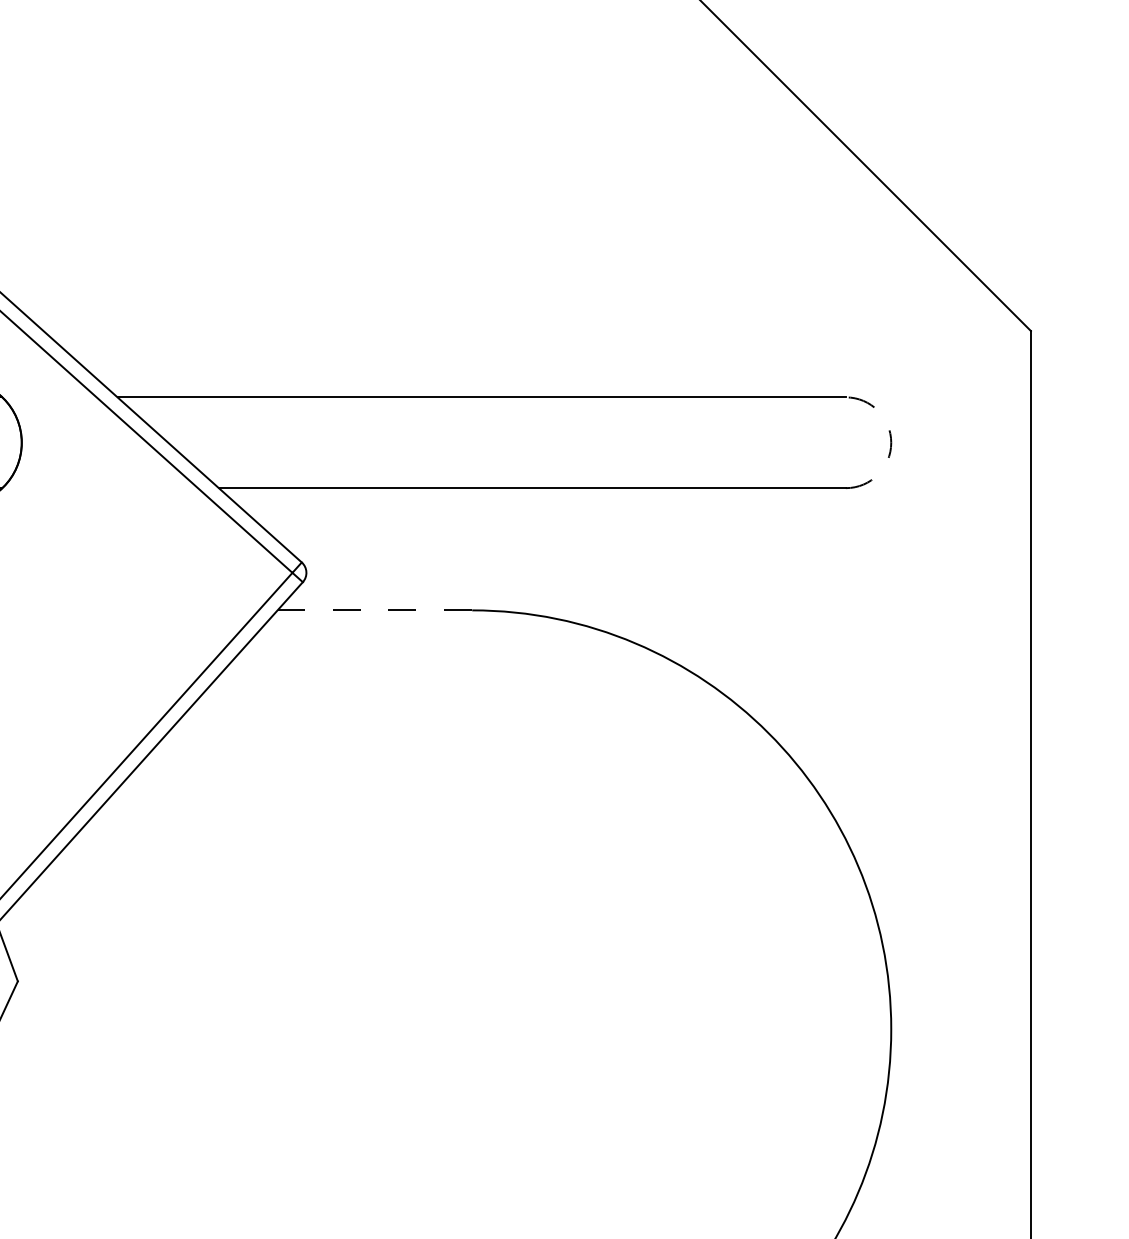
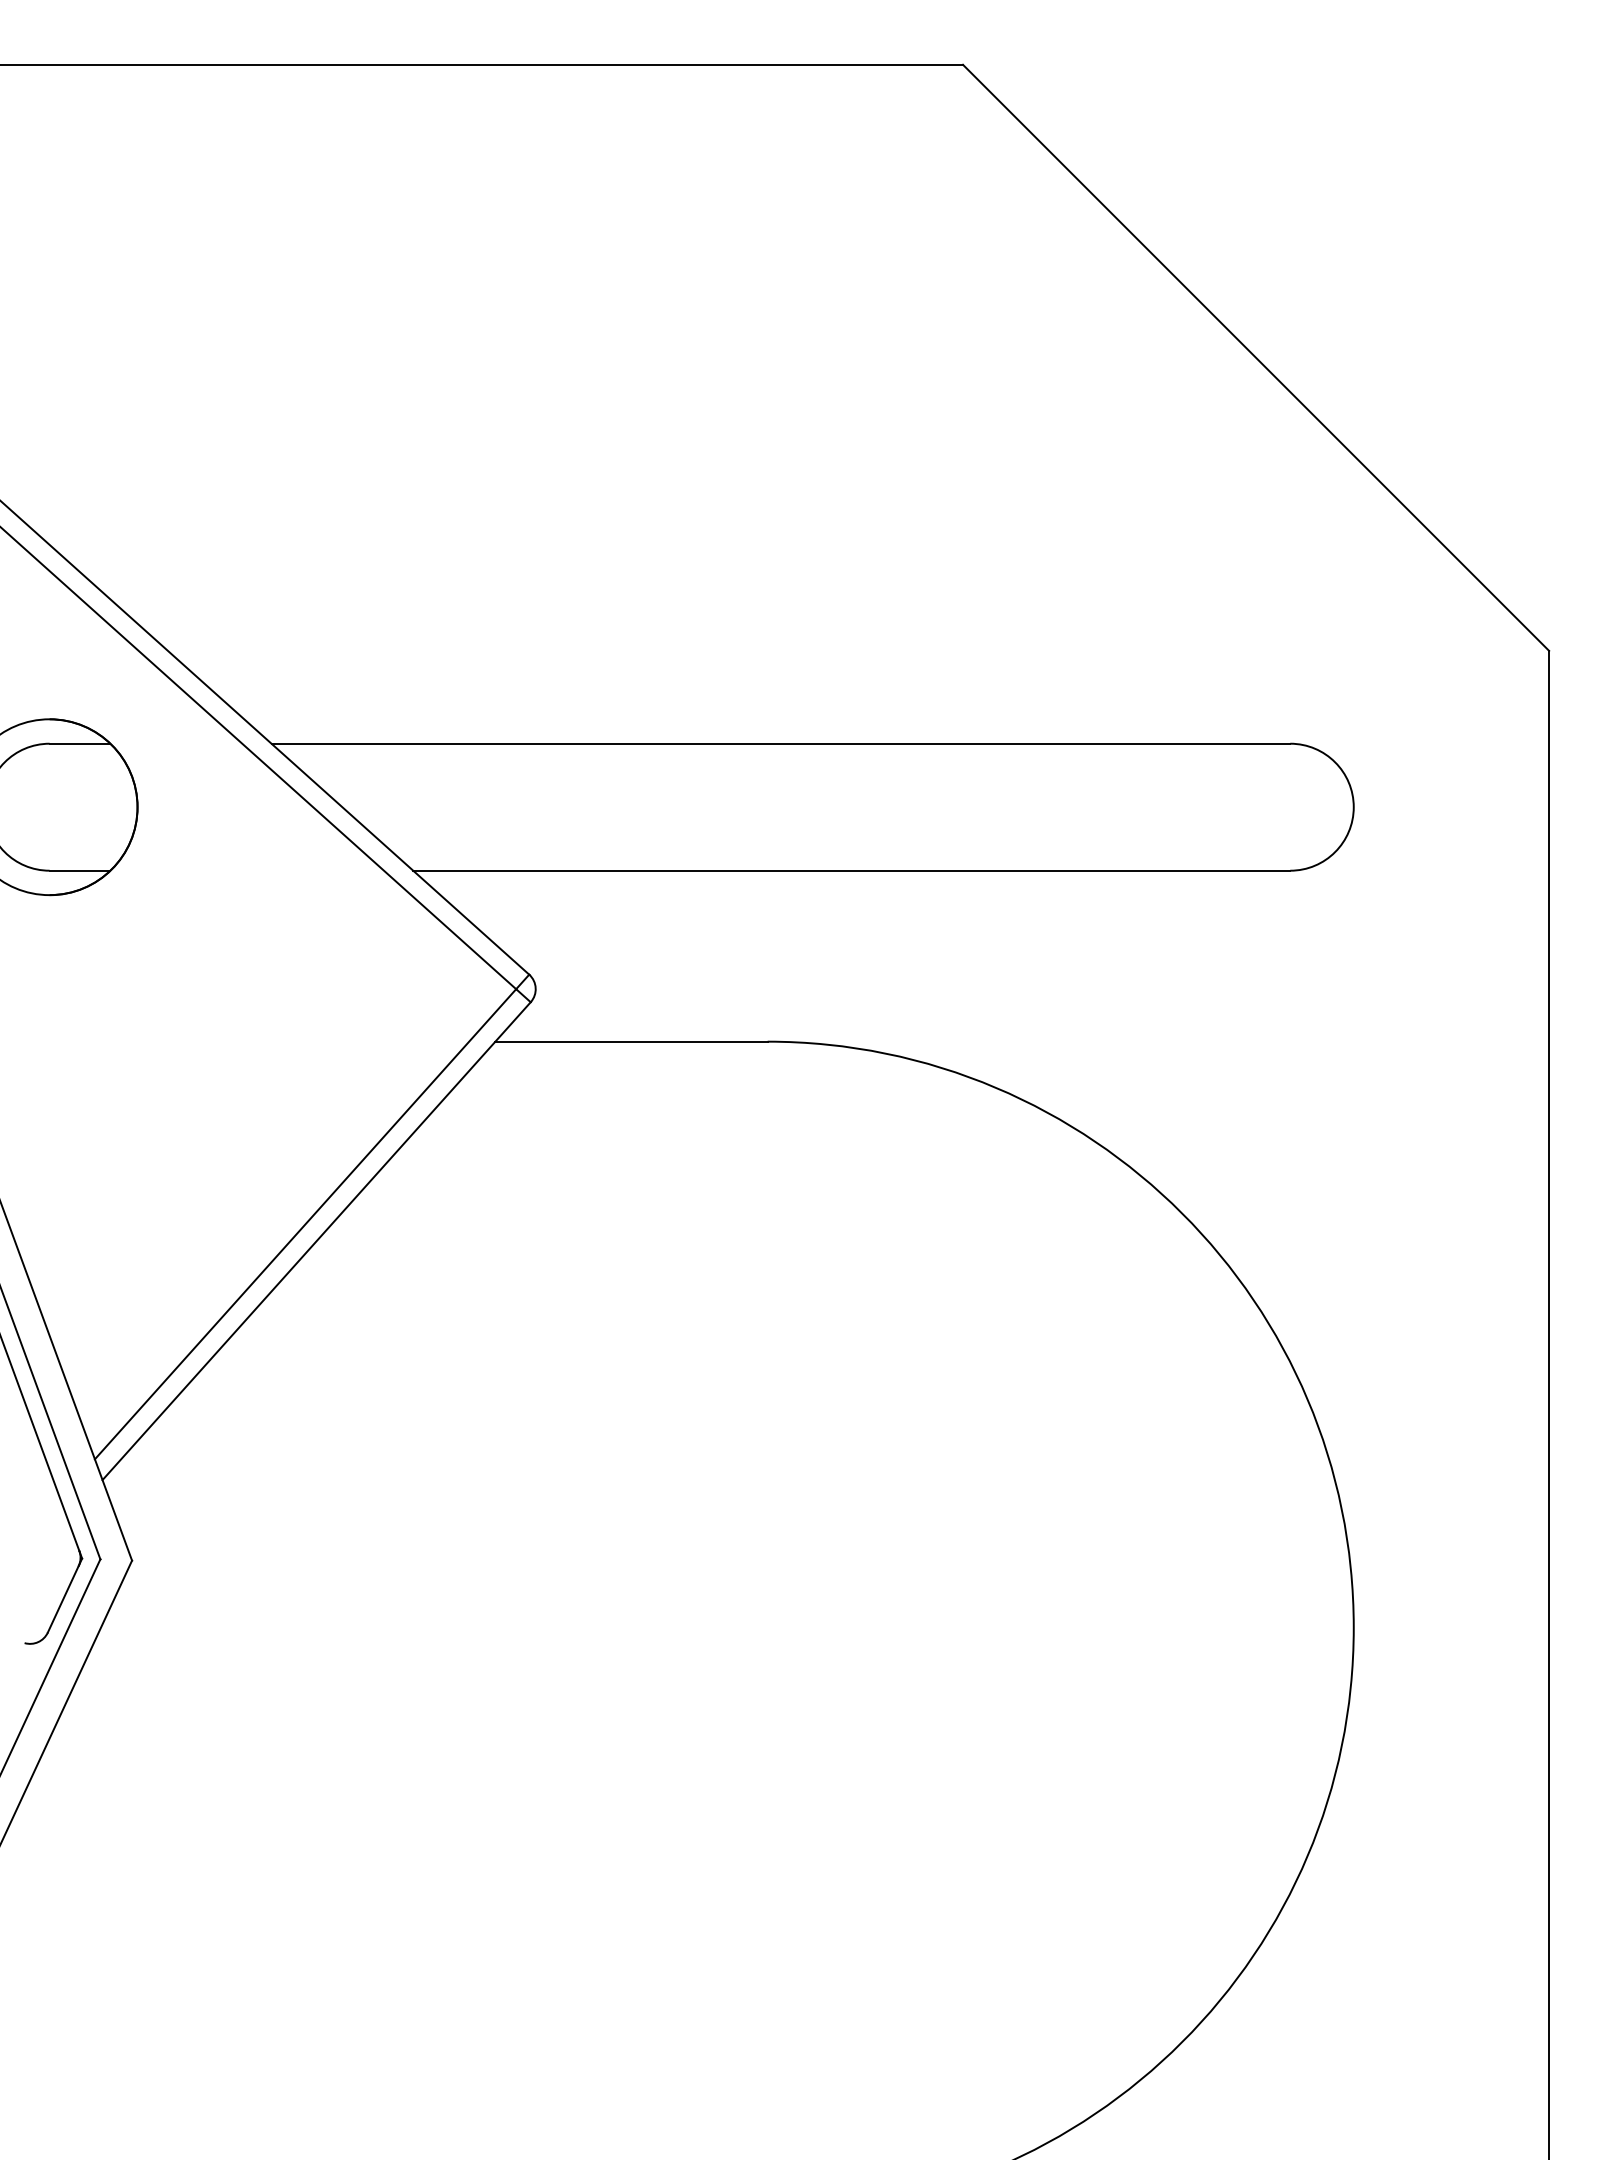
arc: (891, 442) -> (1353, 807), dashed -> solid
line: (374, 610) -> (631, 1041), dashed -> solid

